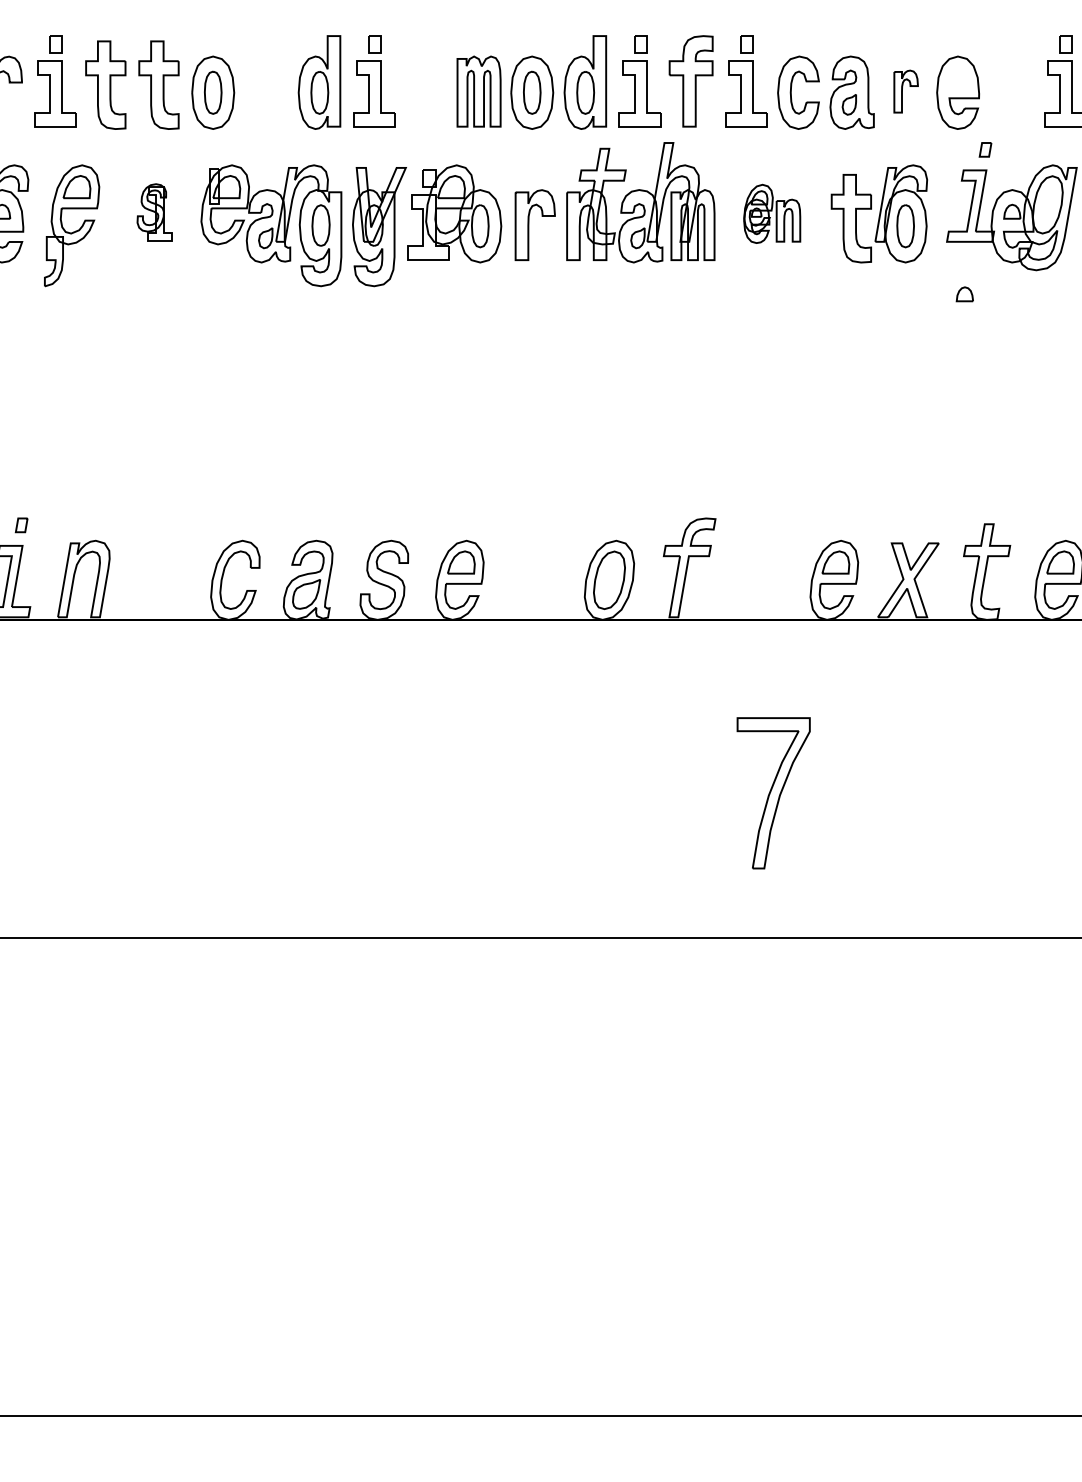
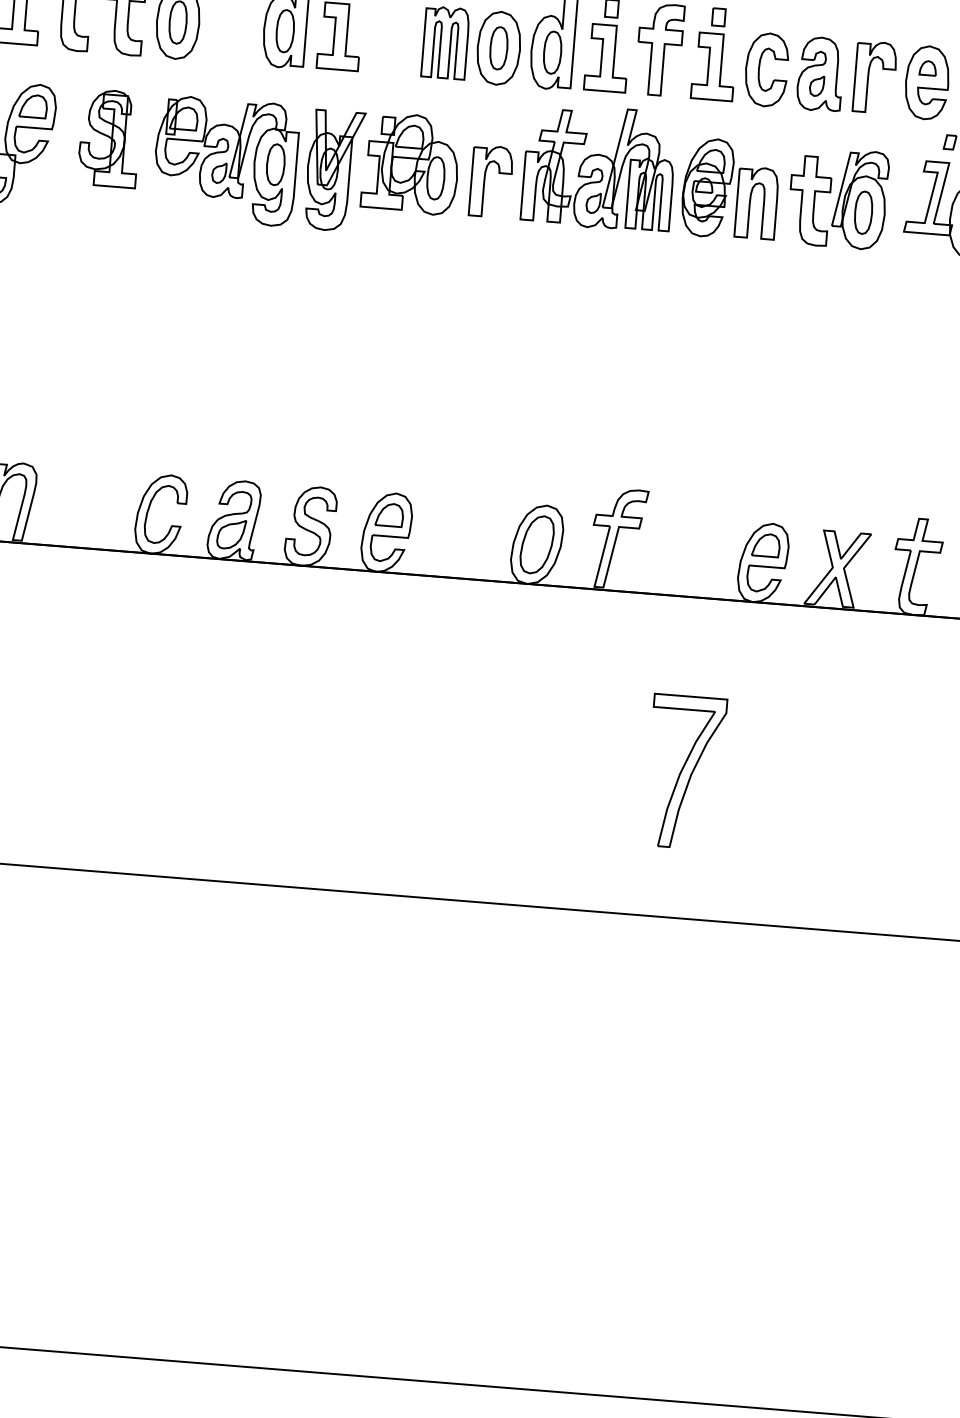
part: (905, 91) -> (874, 77), size x1.67
part: (154, 212) -> (109, 138), size x1.67
part: (771, 213) -> (729, 189), size x1.67
part: (964, 294) -> (927, 68), moved

